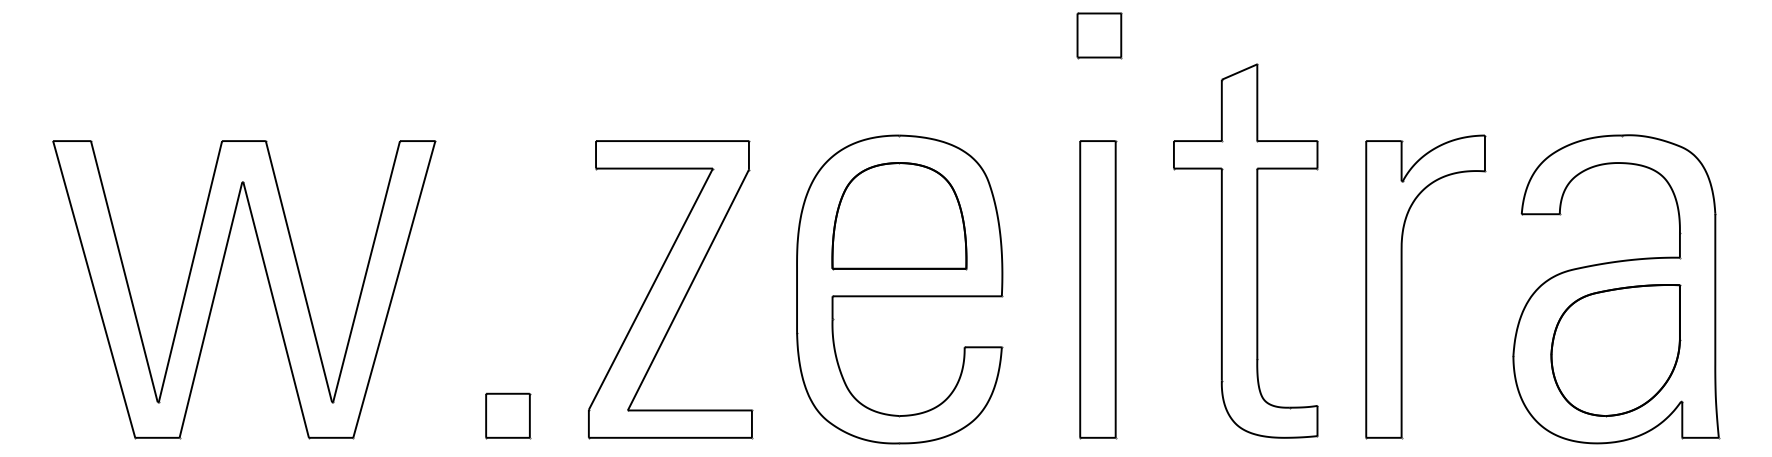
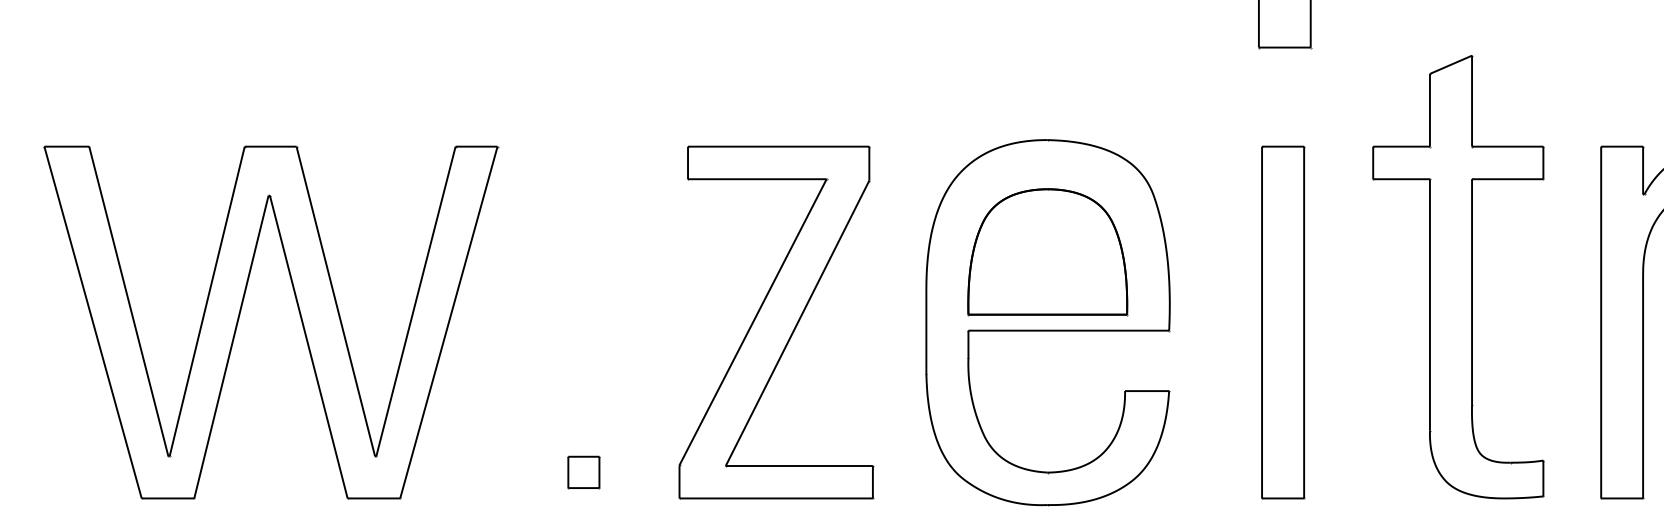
part: (899, 216) -> (1047, 252), moved
part: (508, 415) -> (584, 471), size x0.6

